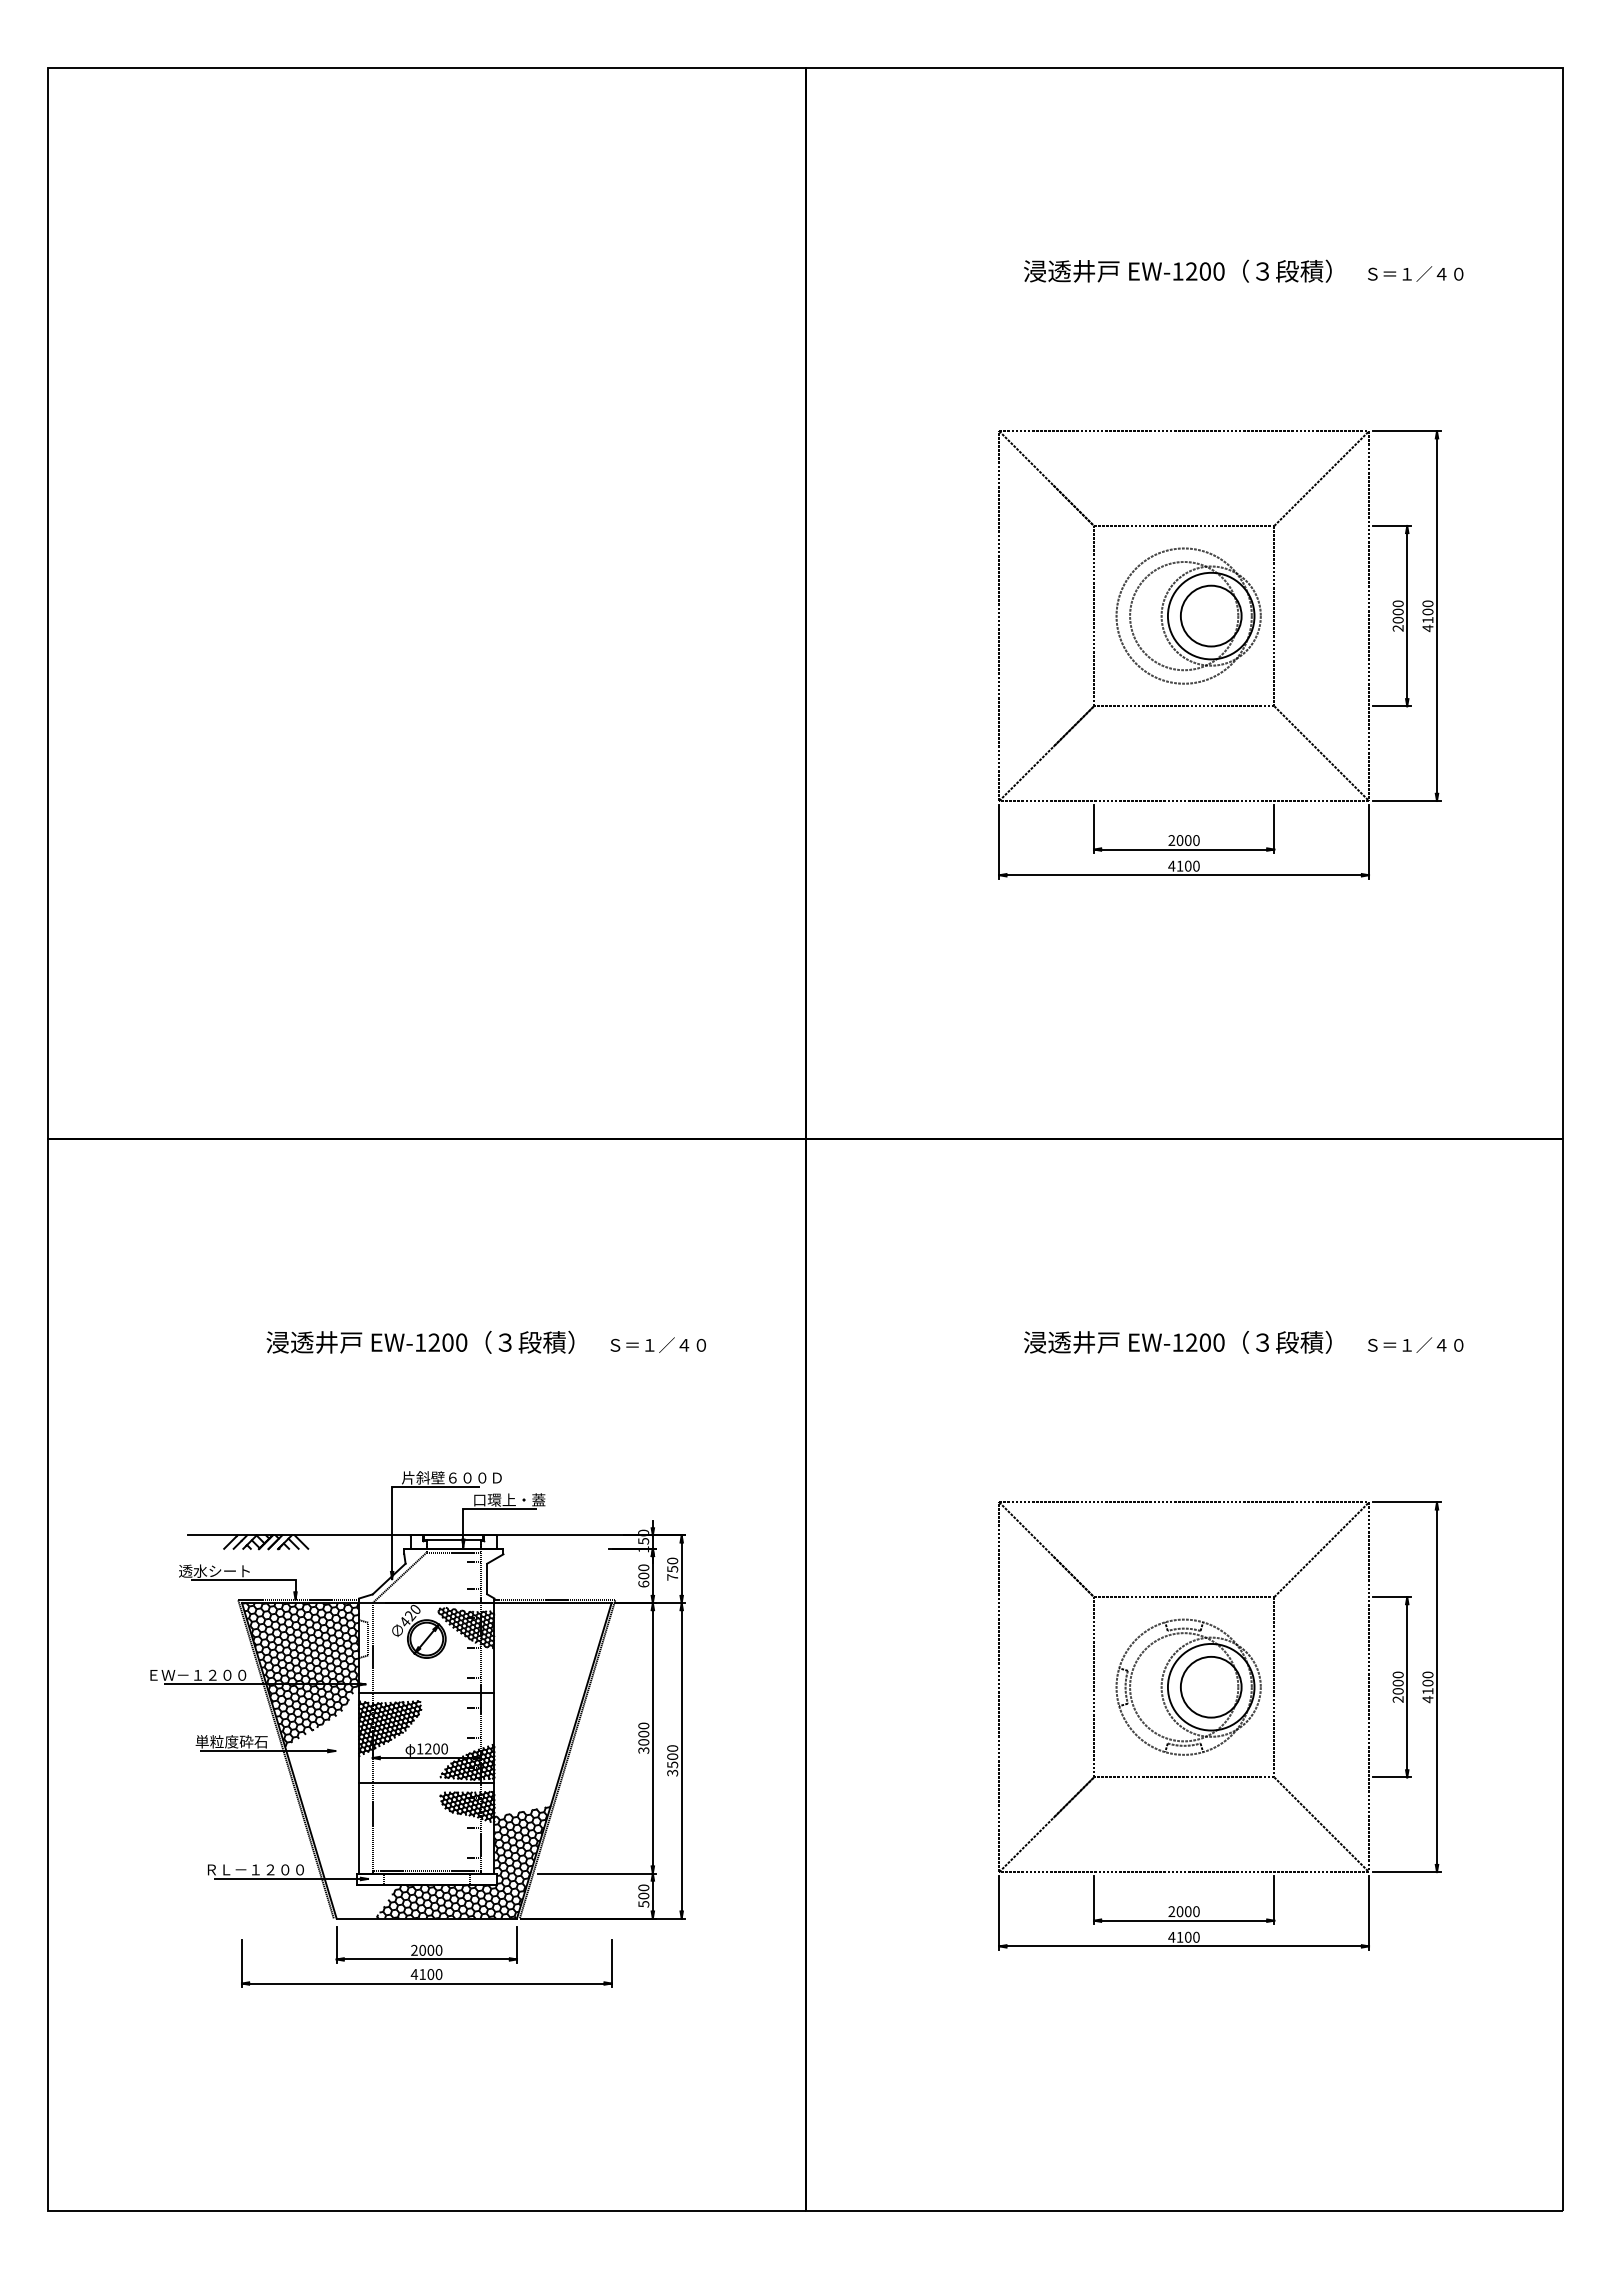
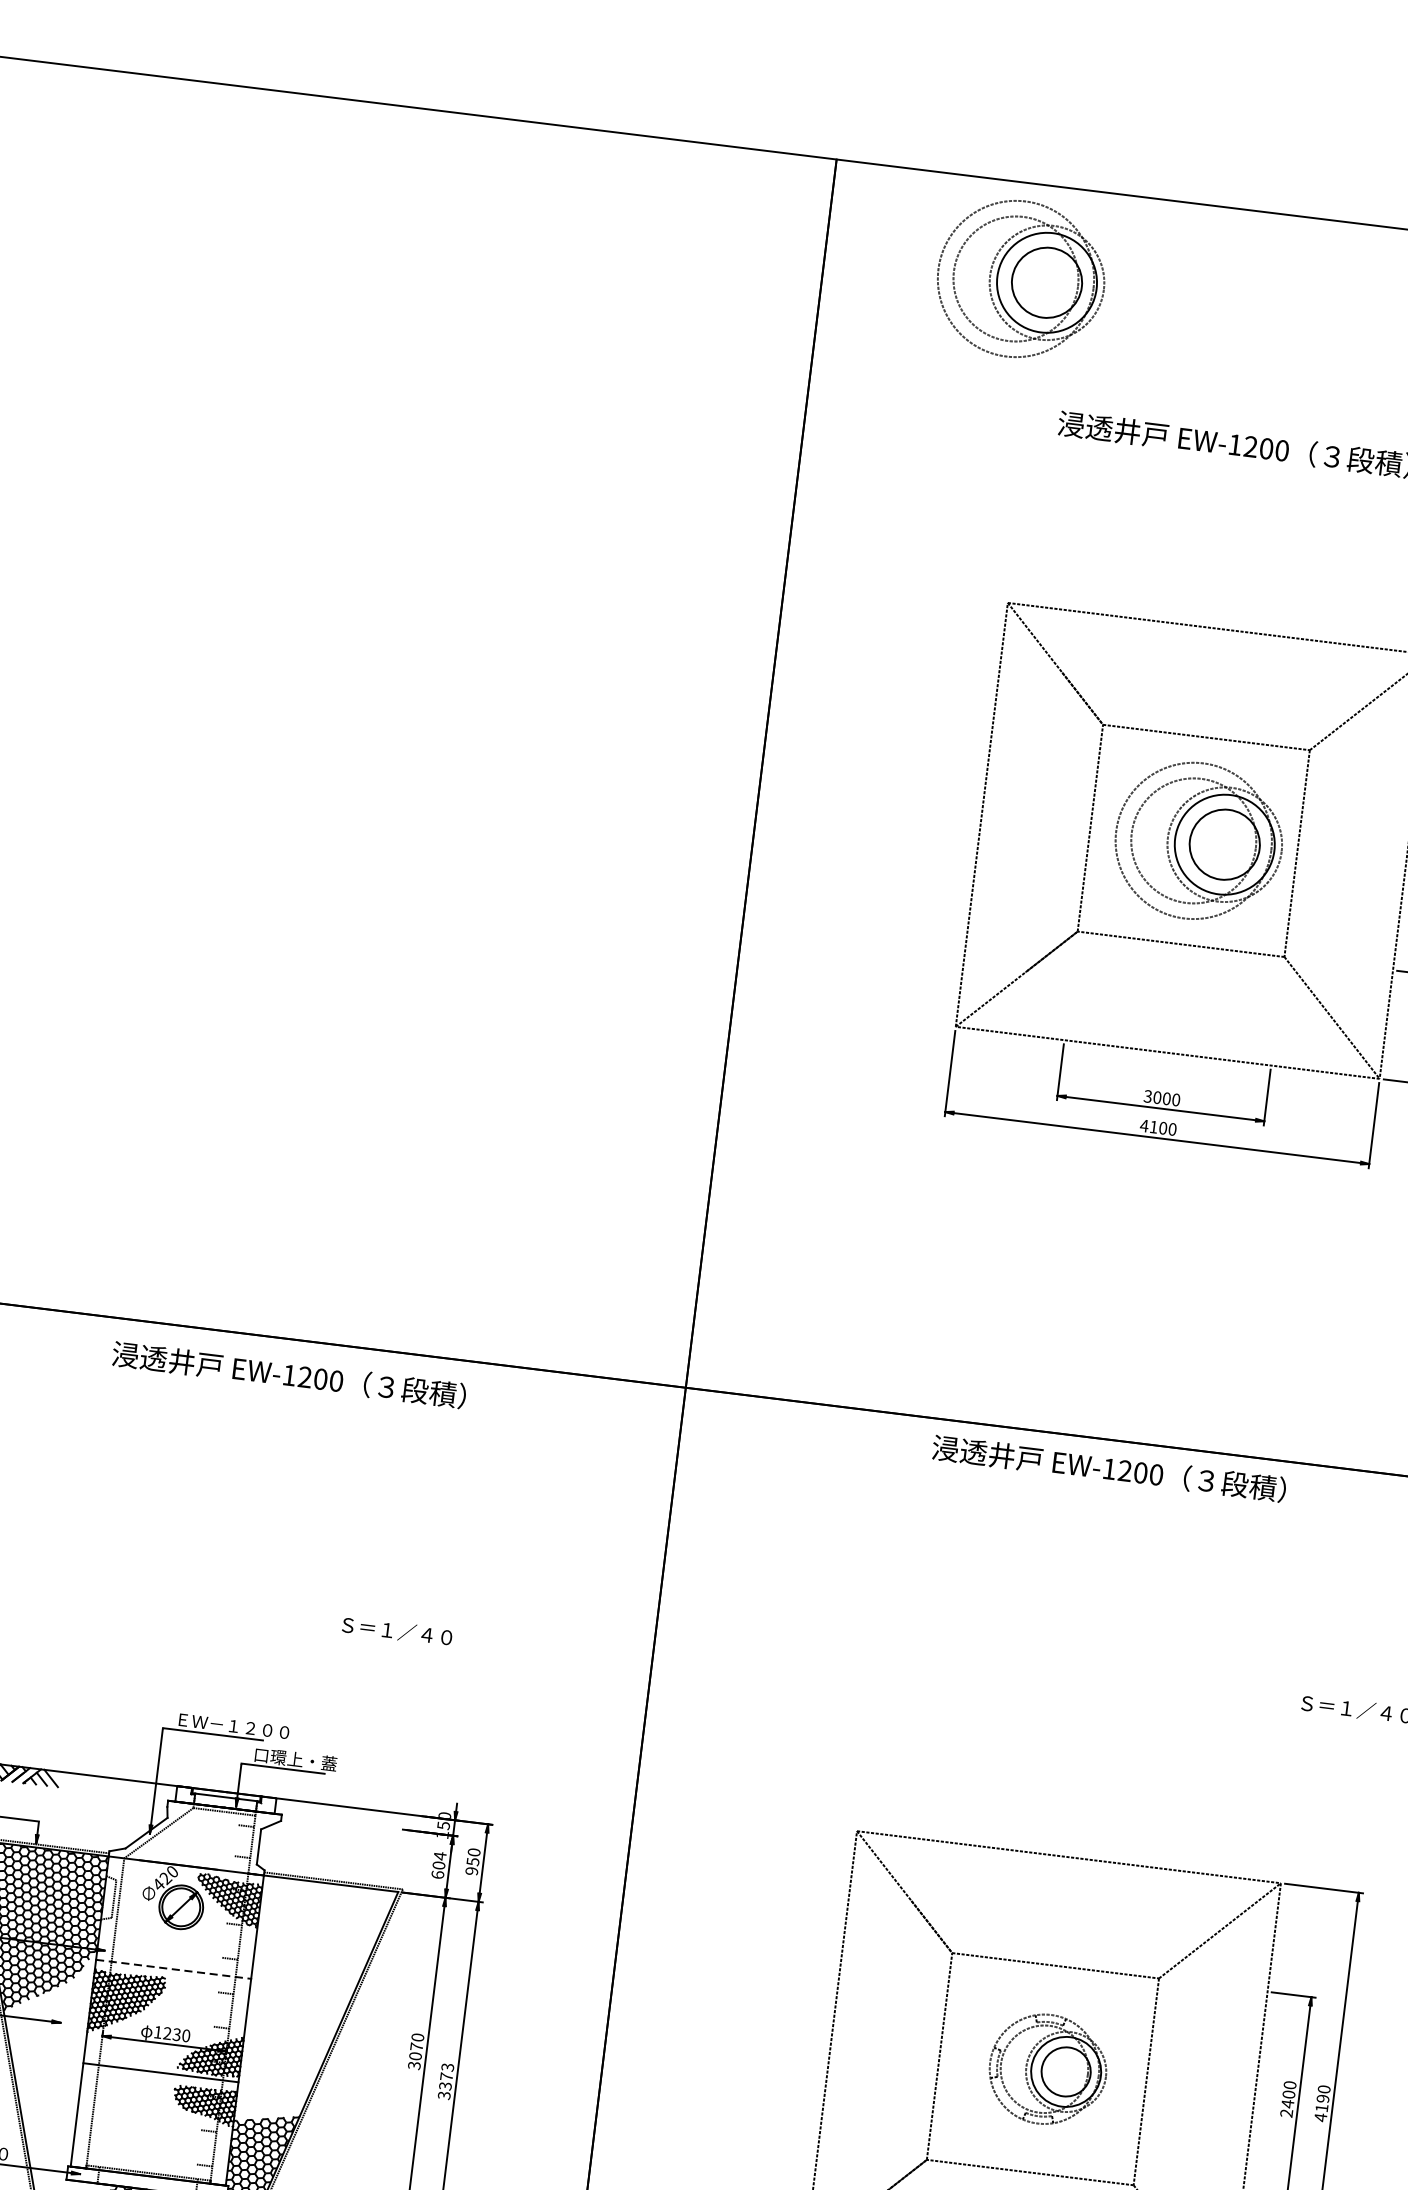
part: (976, 151) -> (1021, 278), added
text: (1171, 840) -> (1147, 1096), 2000 -> 3000
text: (420, 1341) -> (289, 1374), moved
text: (1177, 1342) -> (1108, 1468), moved
text: (657, 1344) -> (396, 1630), moved
text: (451, 1477) -> (232, 1725), 片斜壁６００Ｄ -> ＥＷ－１２００
text: (643, 1567) -> (439, 1855), 600 -> 604
text: (672, 1577) -> (471, 1871), 750 -> 950
text: (1427, 1682) -> (1322, 2097), 4100 -> 4190
part: (1188, 1686) -> (1048, 2068), size x0.7
text: (1397, 1691) -> (1286, 2104), 2000 -> 2400
line: (426, 1693) -> (173, 1969), solid -> dashed
text: (643, 1733) -> (416, 2046), 3000 -> 3070
text: (436, 1748) -> (176, 2034), 1200 -> 1230
text: (672, 1756) -> (446, 2076), 3500 -> 3373

